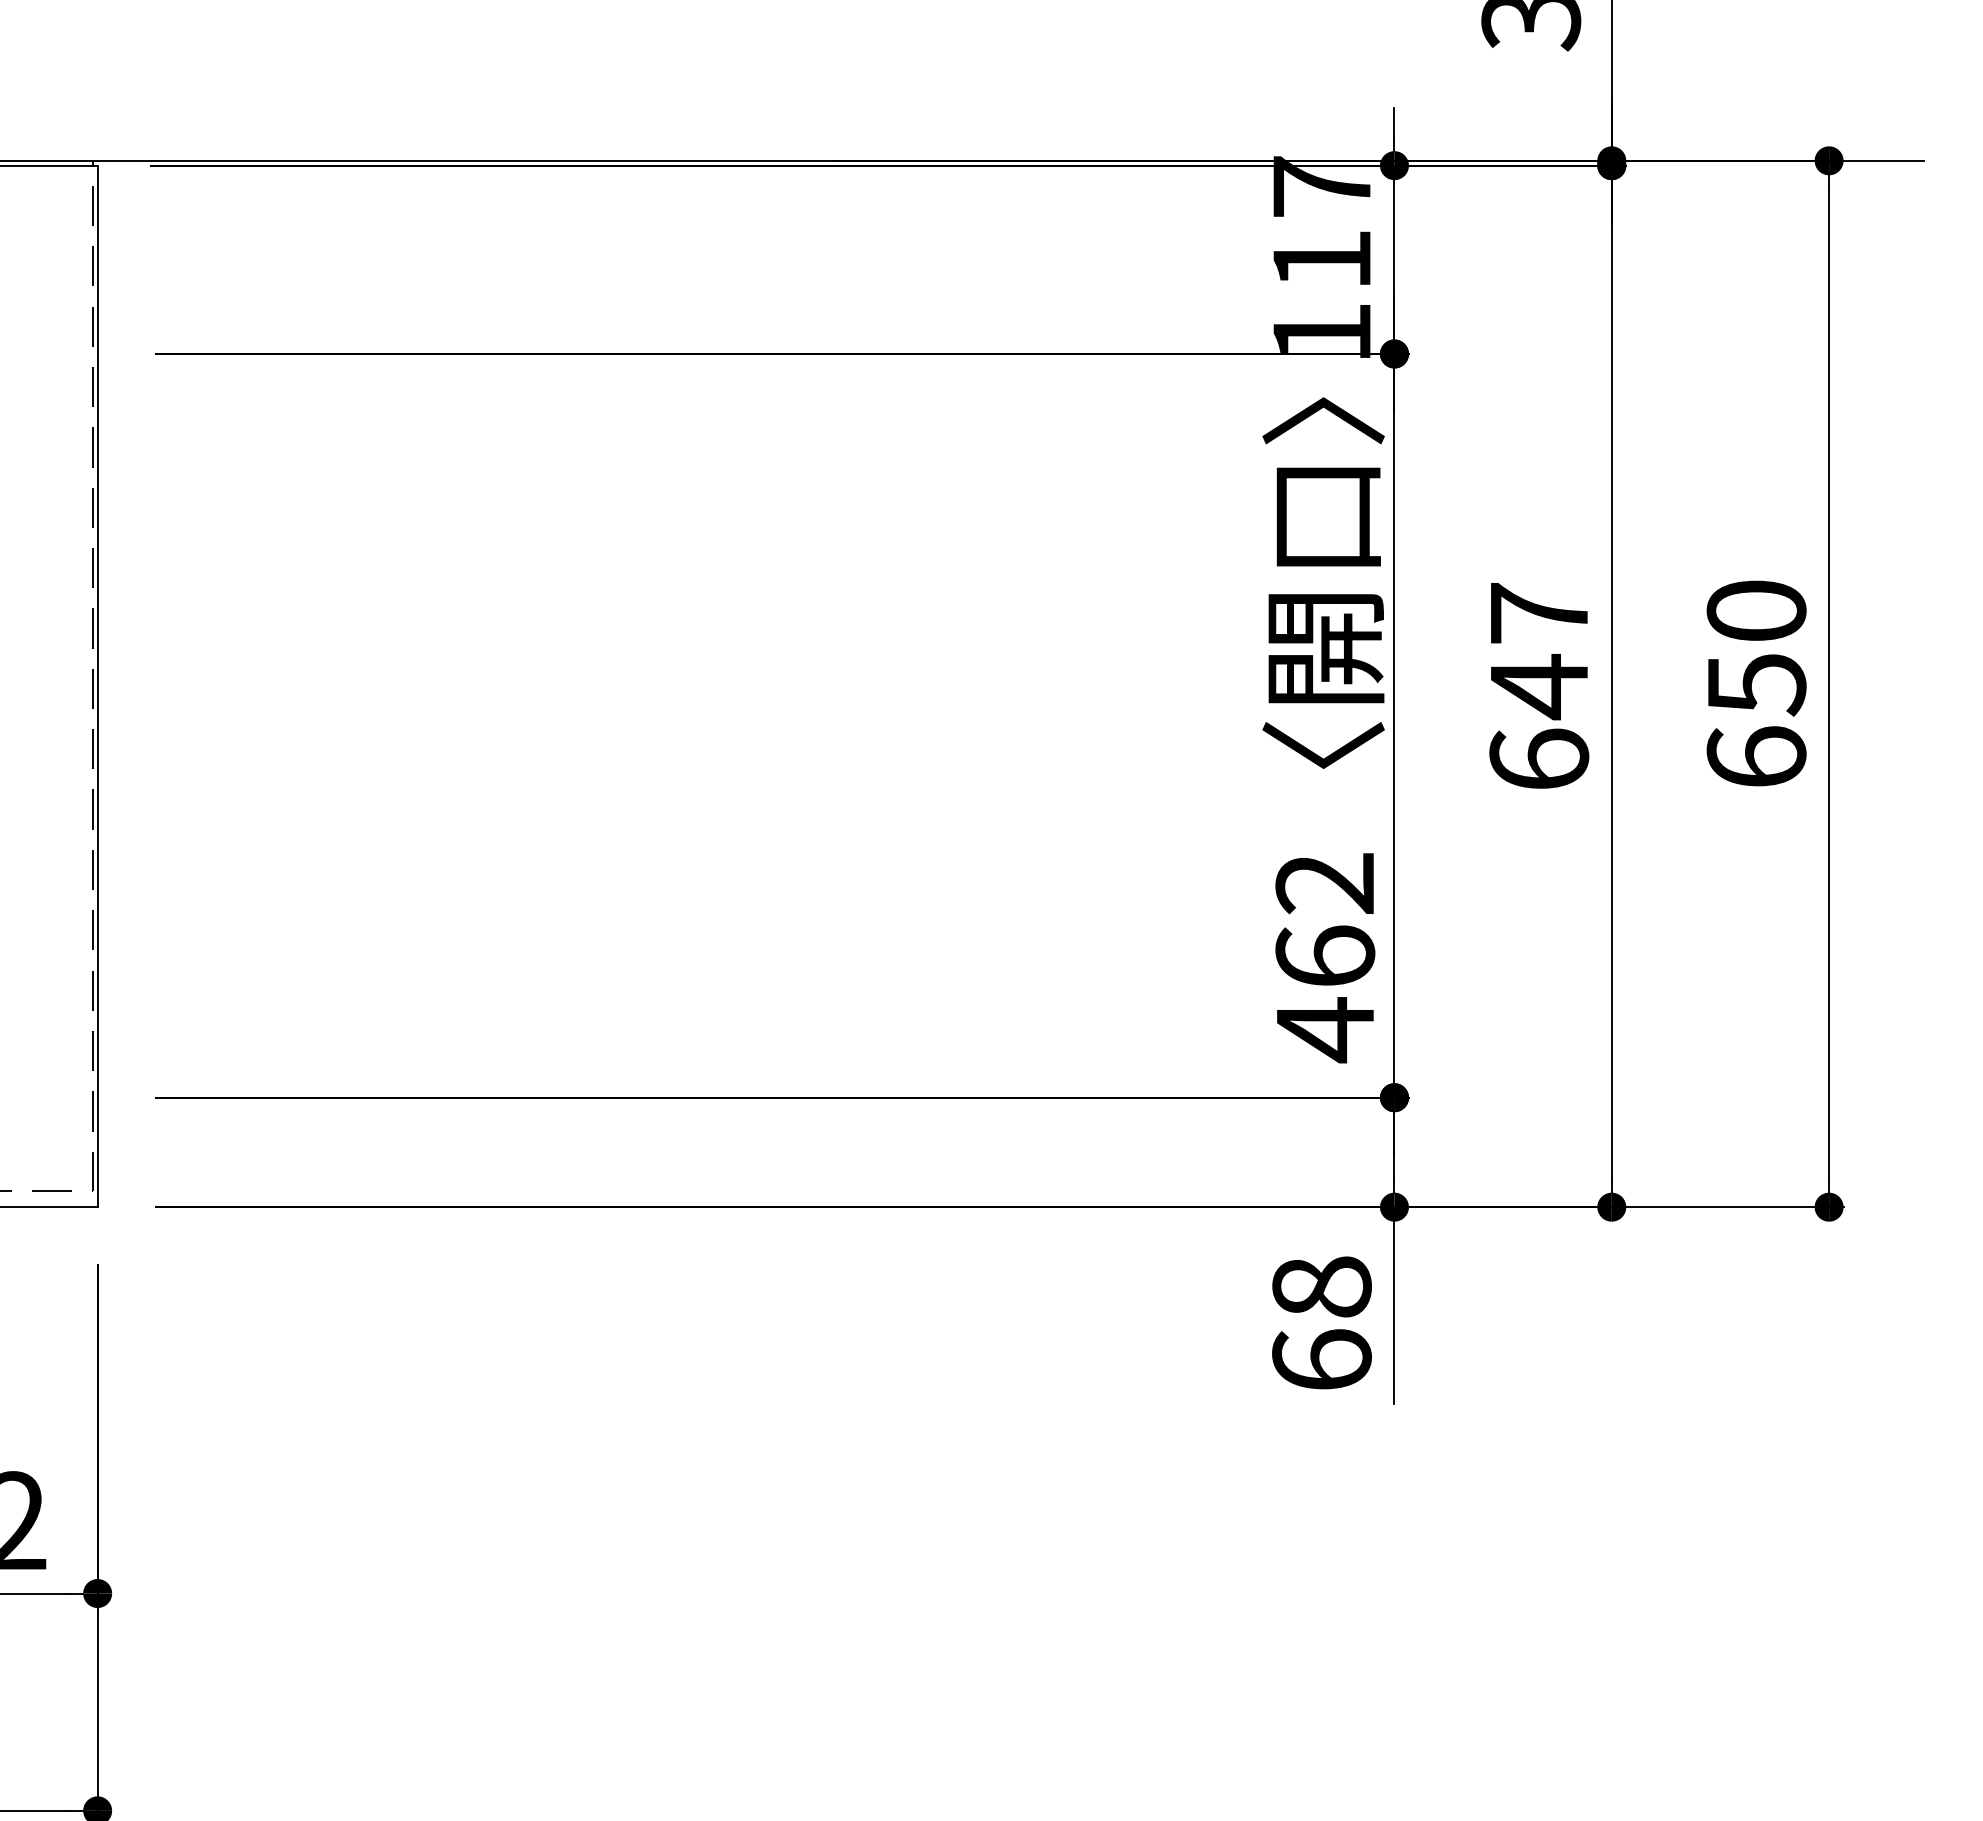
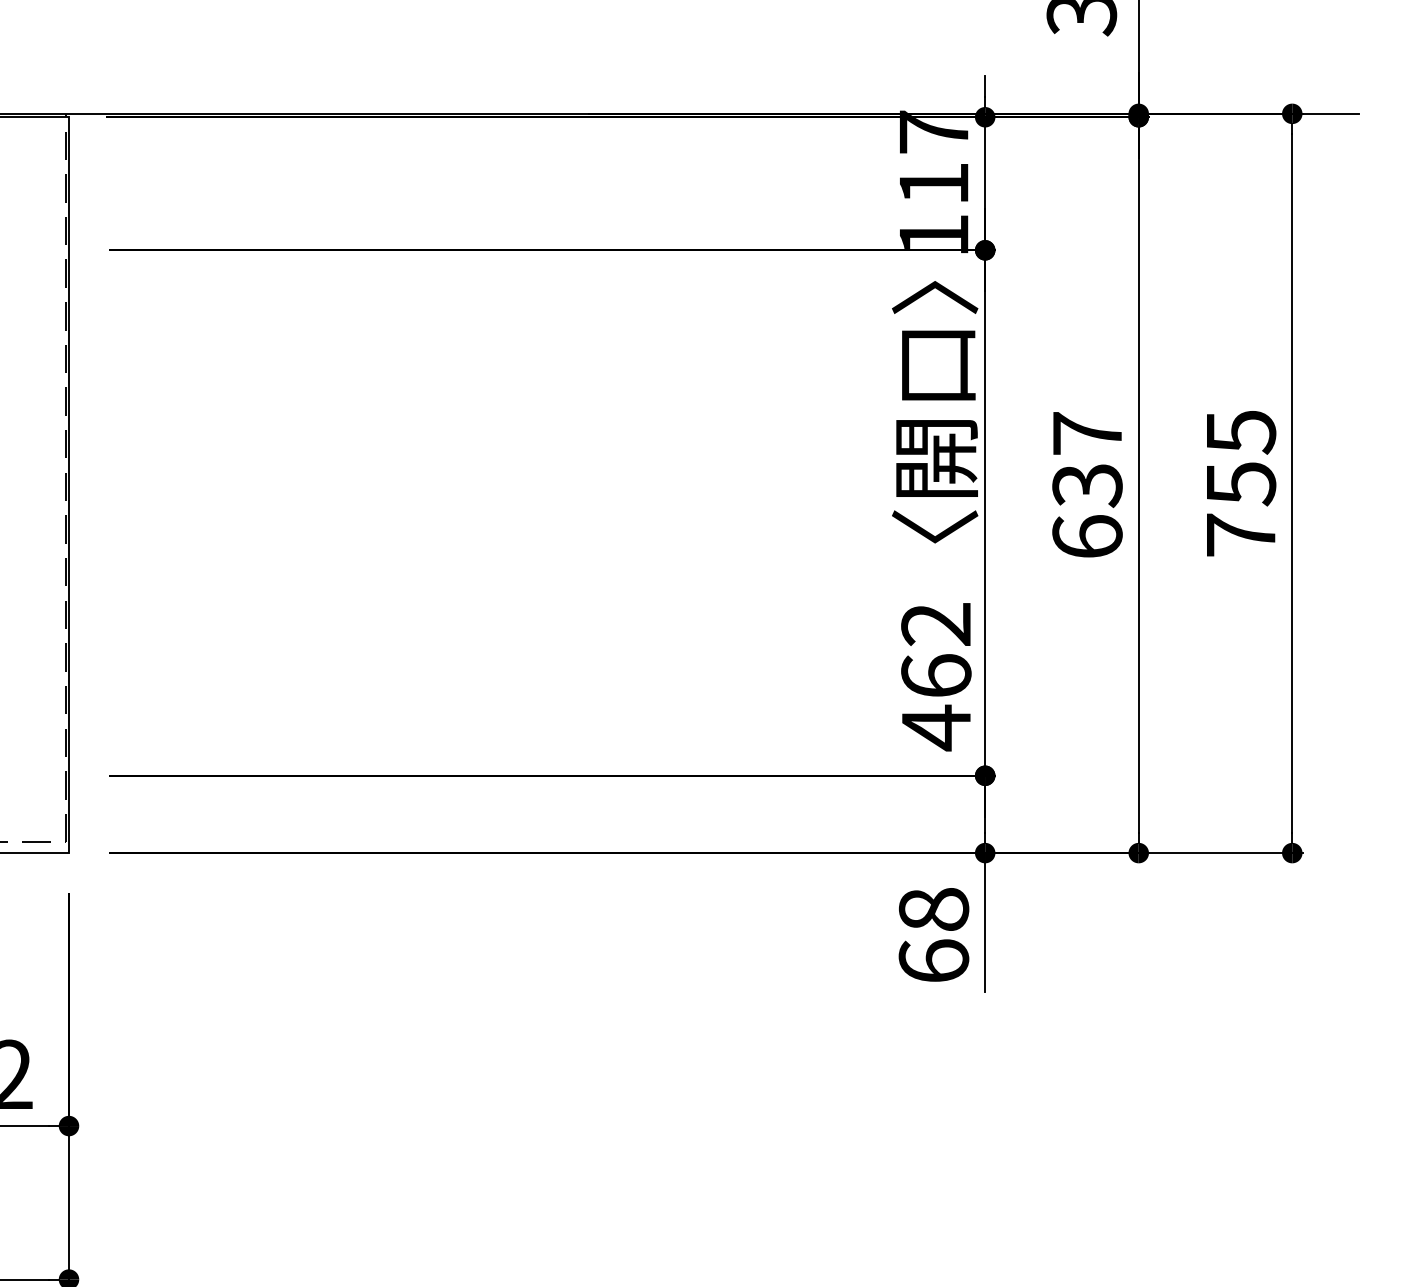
text: (1756, 683) -> (1240, 483), 650 -> 755
text: (1539, 687) -> (1087, 485), 647 -> 637

